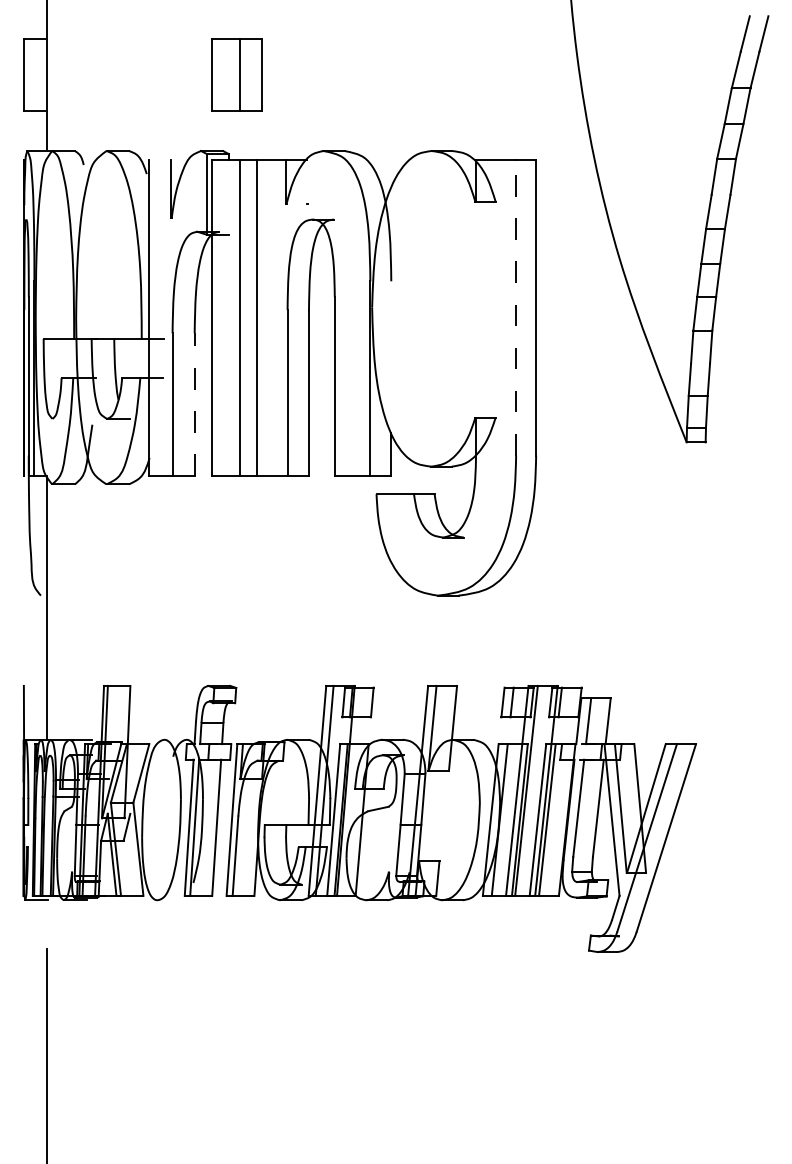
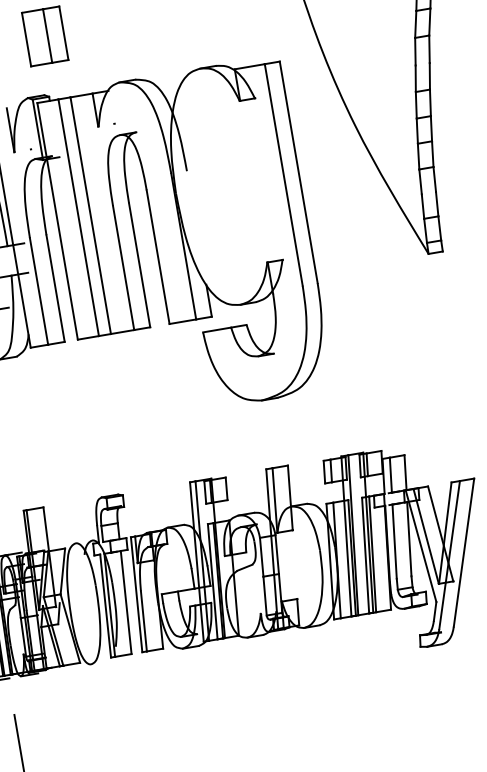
line: (516, 307) -> (284, 174), dashed -> solid
line: (194, 404) -> (55, 288), dashed -> solid

